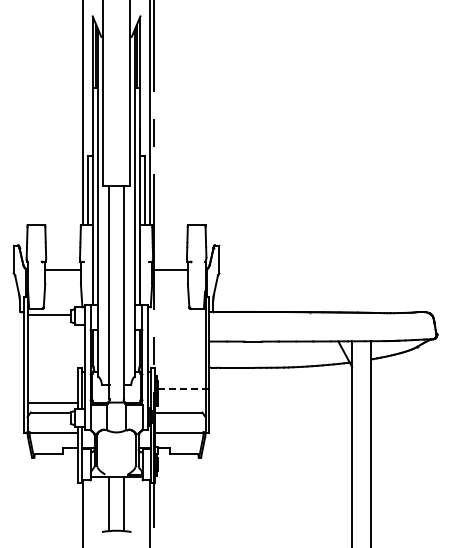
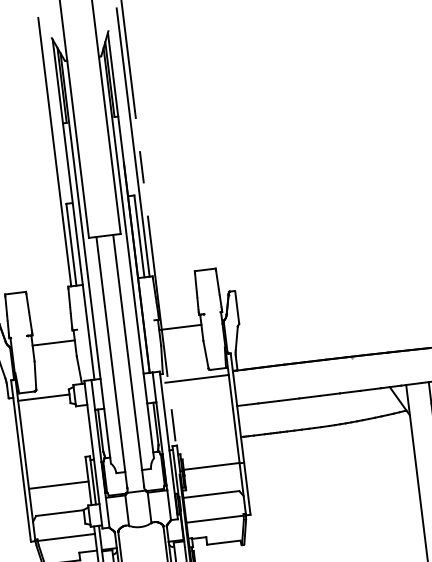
line: (178, 314) -> (196, 378), added
line: (181, 389) -> (211, 466), dashed -> solid
line: (52, 403) -> (58, 485), moved

